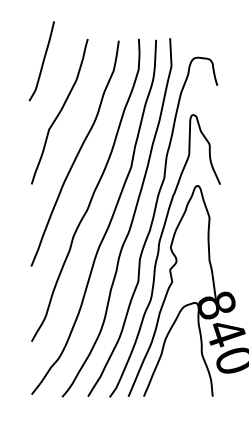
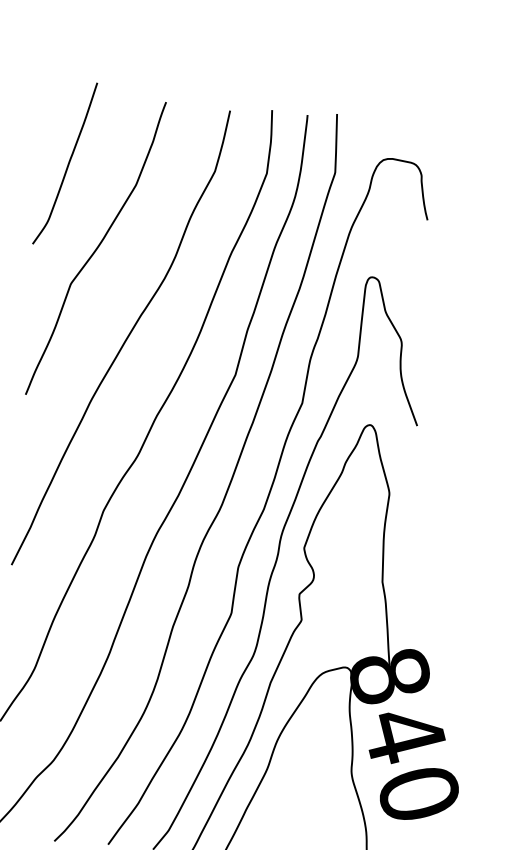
curve: (42, 61) -> (66, 164), moved

